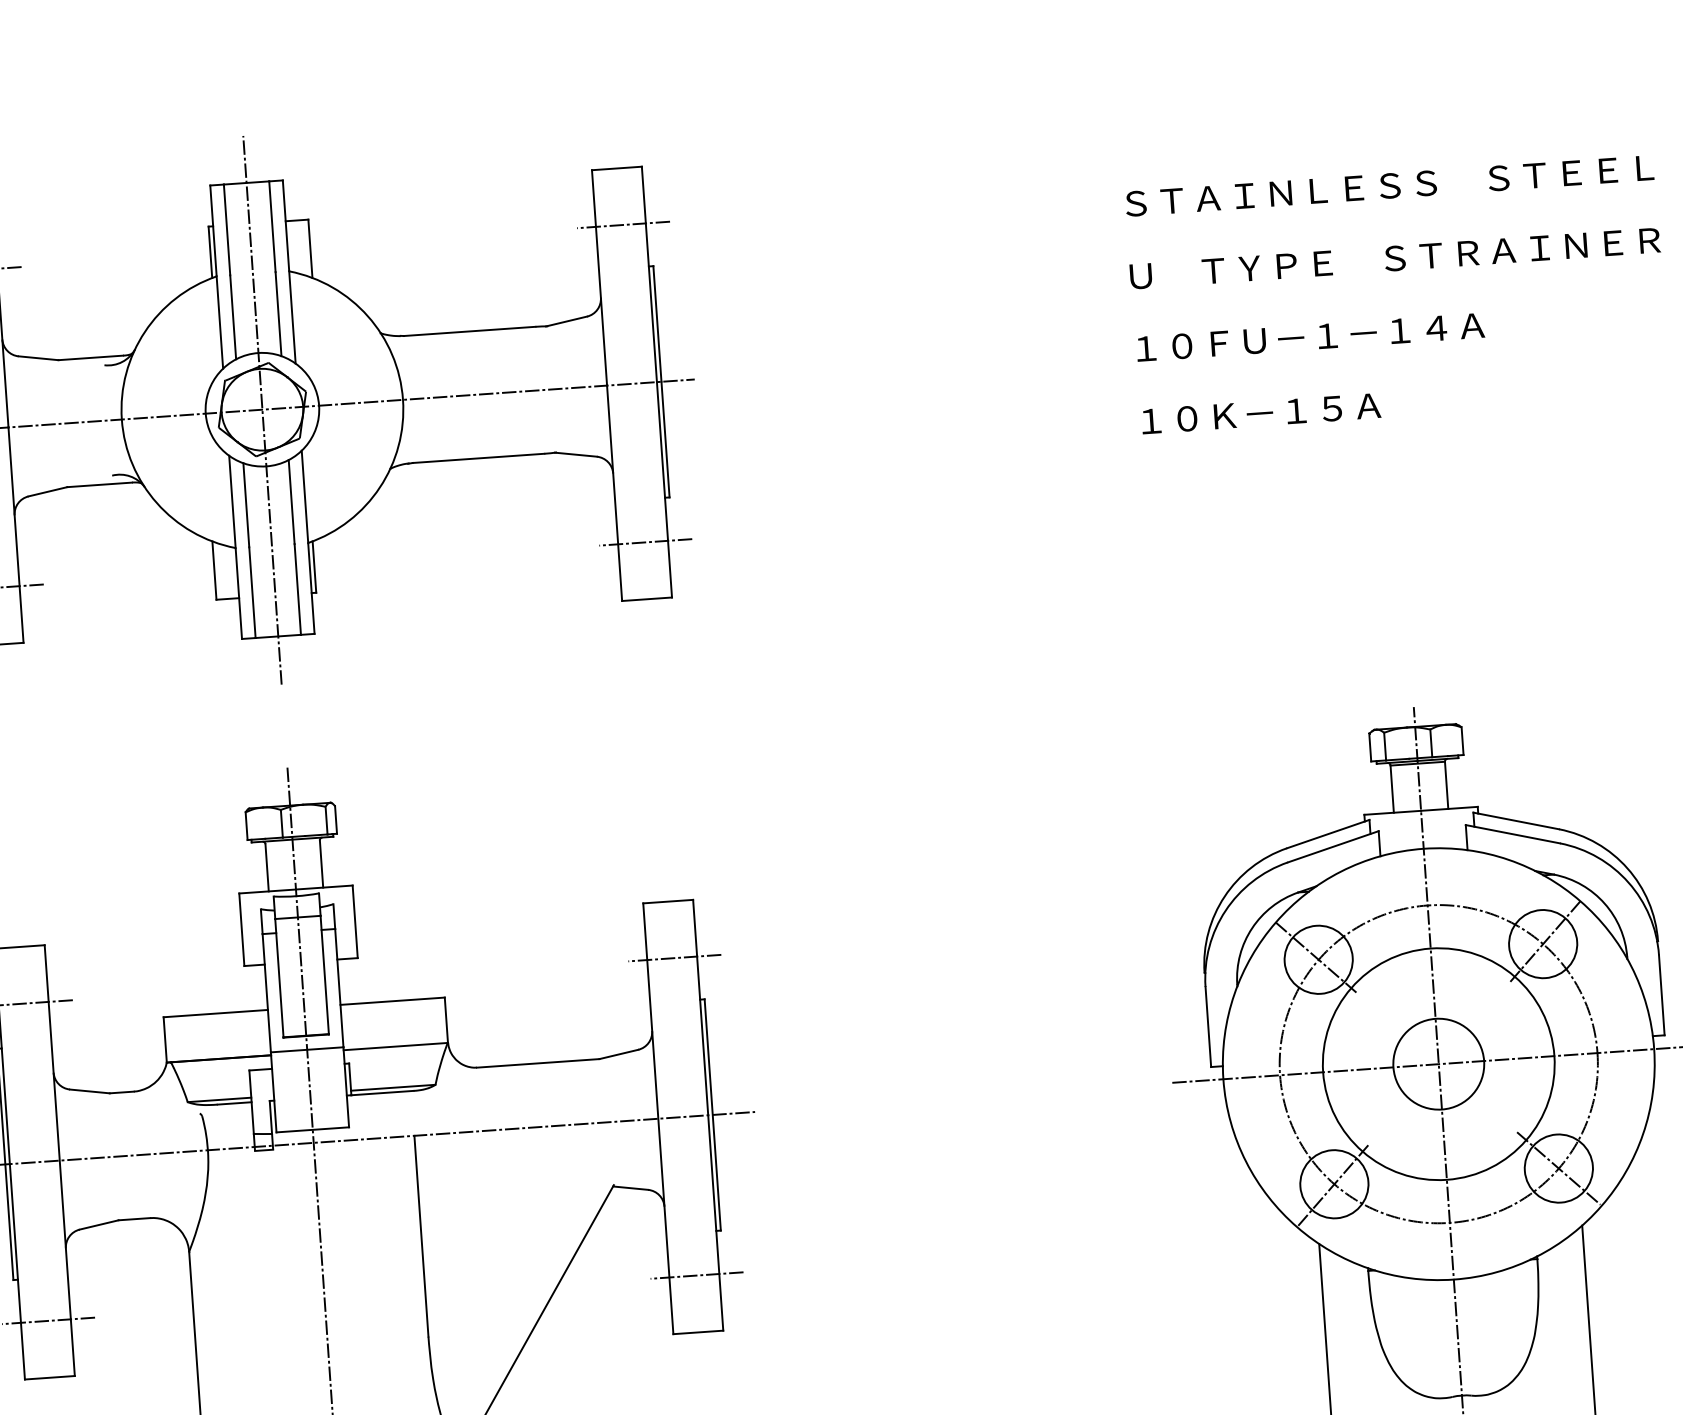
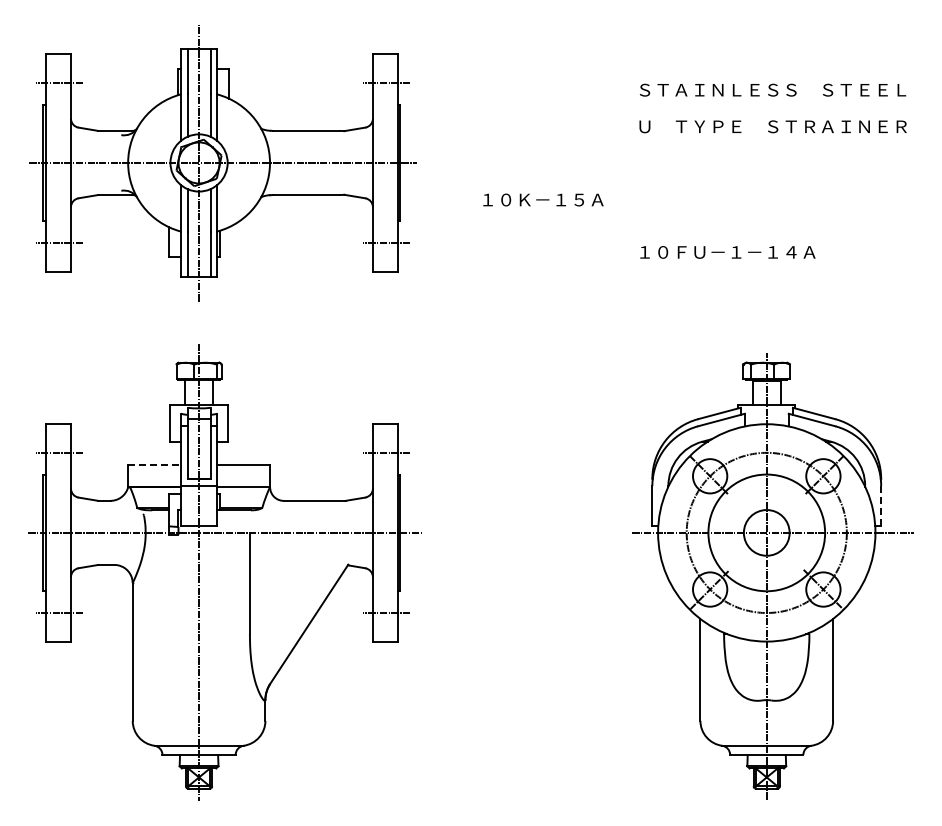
text: (1309, 337) -> (727, 252), moved
text: (1261, 412) -> (543, 199), moved
line: (1662, 993) -> (881, 505), solid -> dashed
line: (215, 1013) -> (154, 464), solid -> dashed

